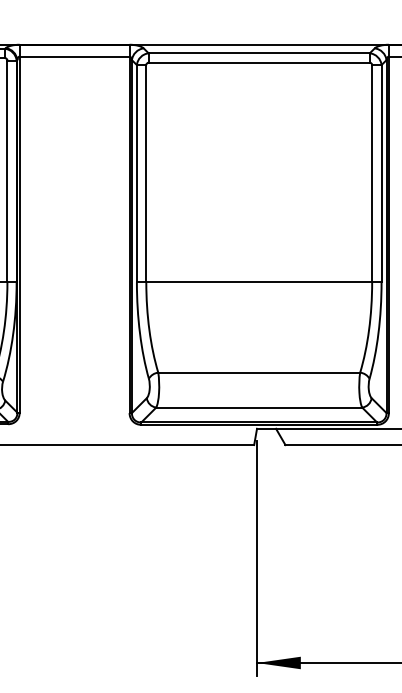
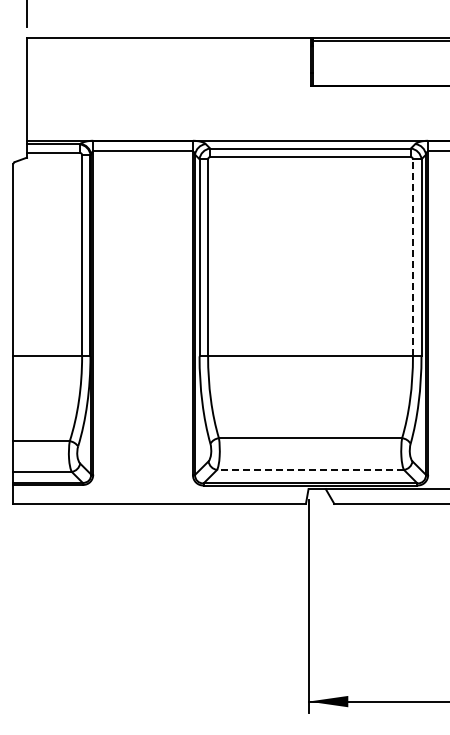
line: (371, 173) -> (412, 257), solid -> dashed
line: (259, 407) -> (310, 469), solid -> dashed

